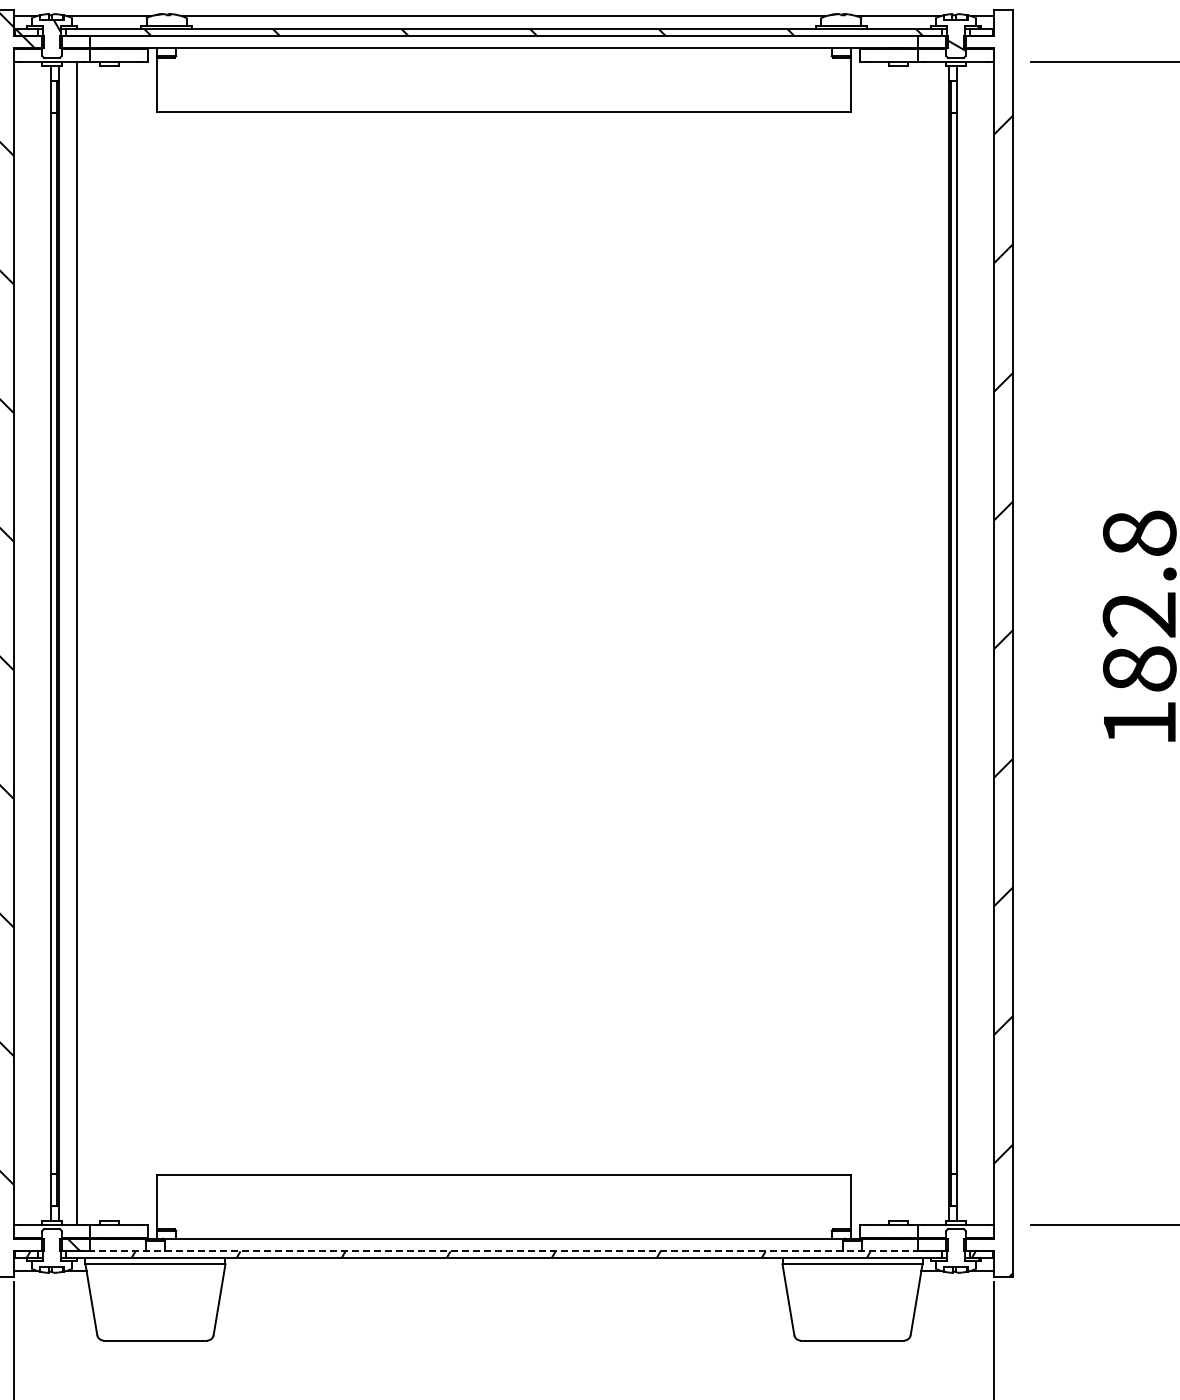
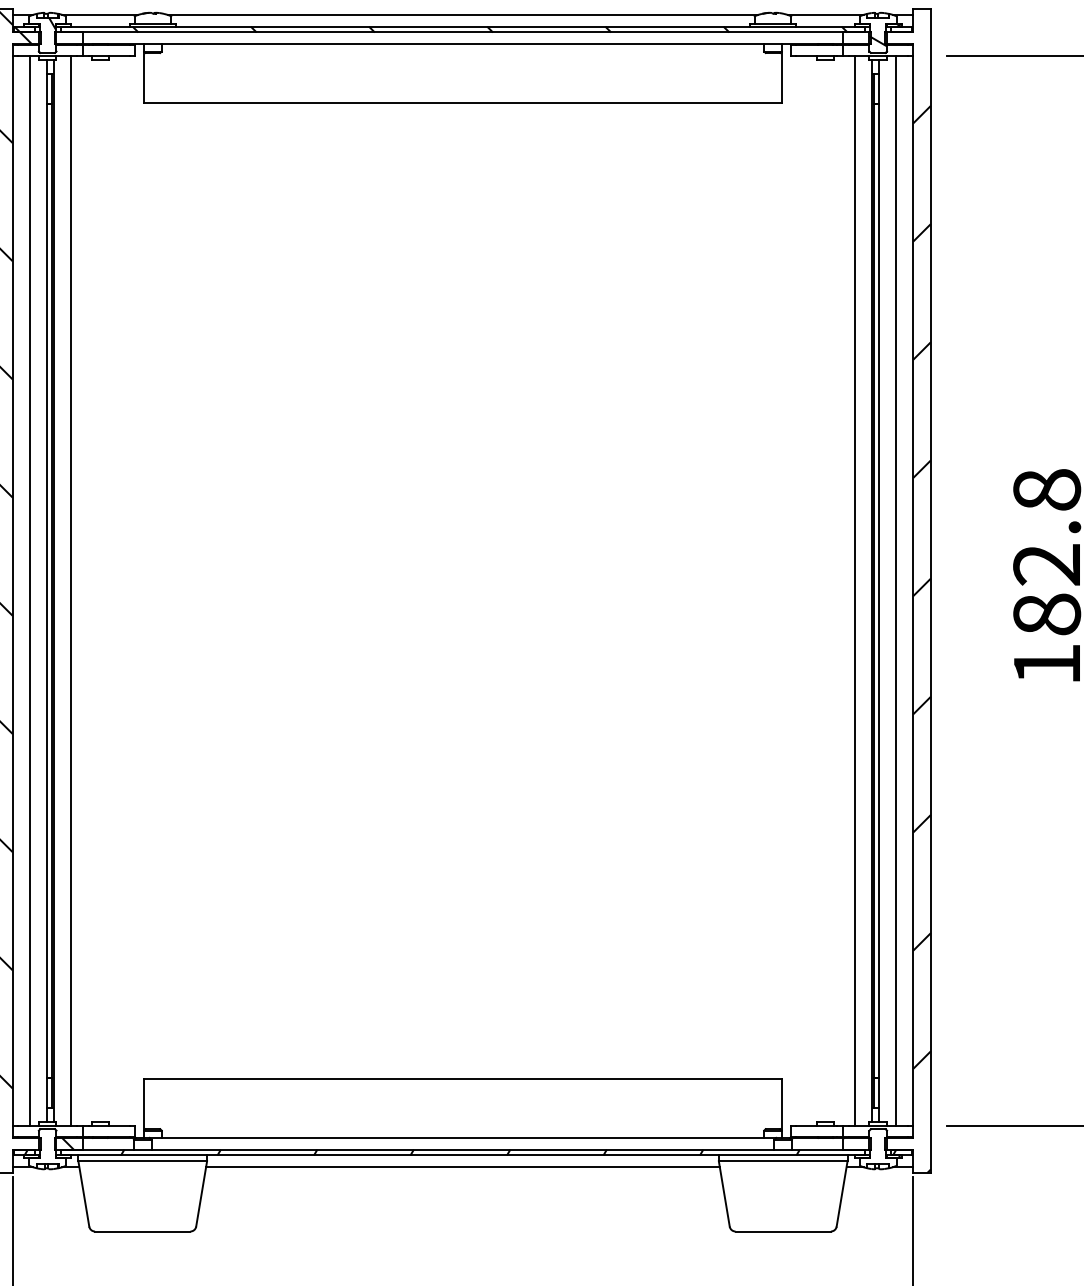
line: (33, 643) -> (30, 591), added
line: (930, 643) -> (854, 591), added
line: (974, 643) -> (895, 591), added
line: (503, 1251) -> (462, 1149), dashed -> solid
line: (503, 1270) -> (462, 1167), added

